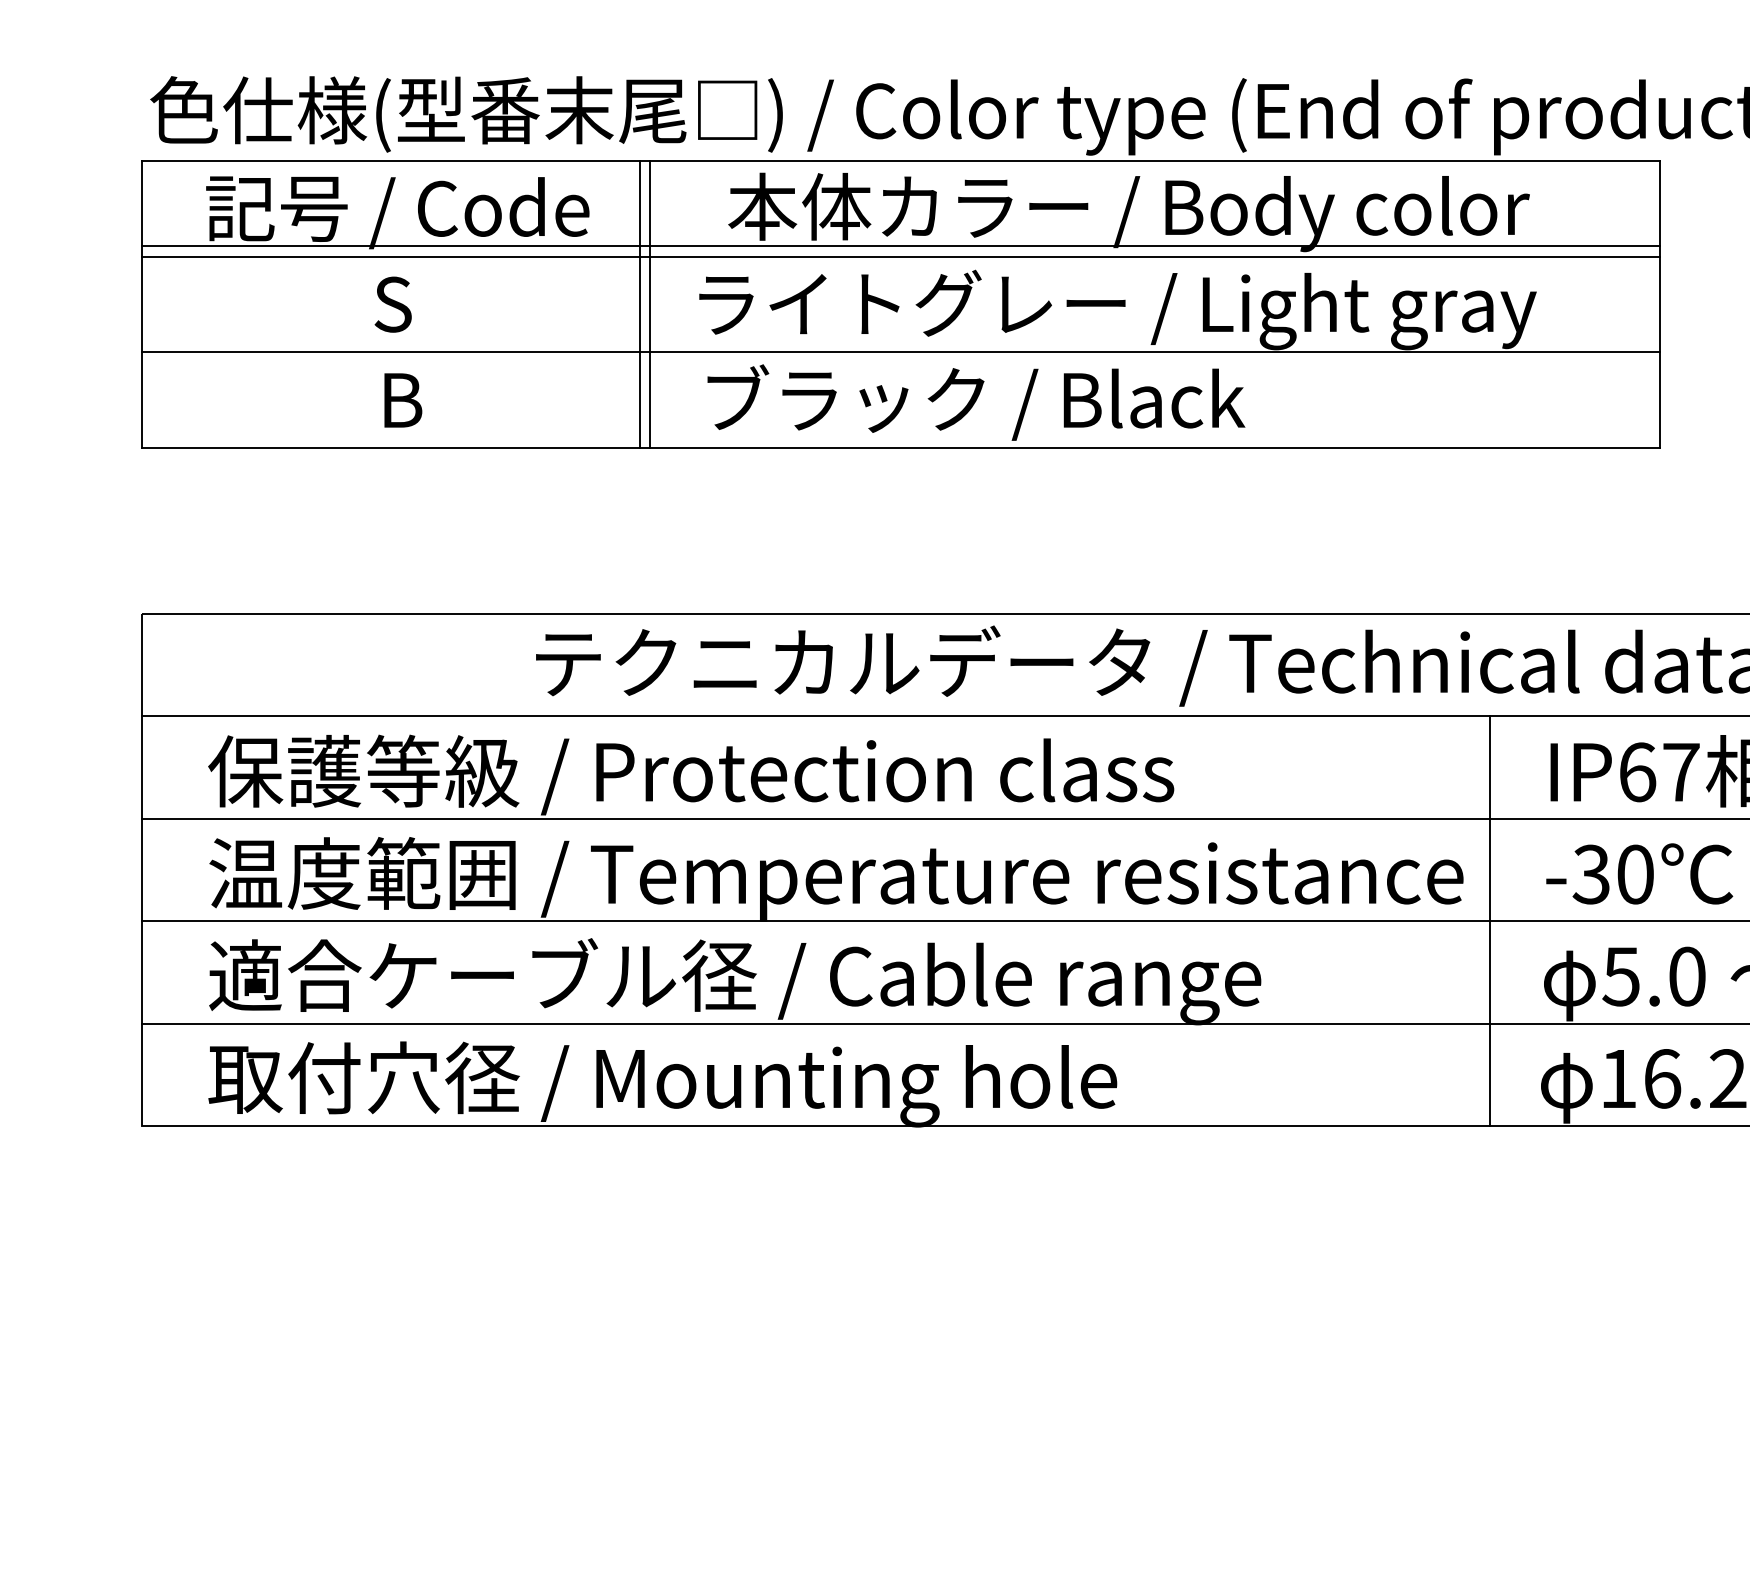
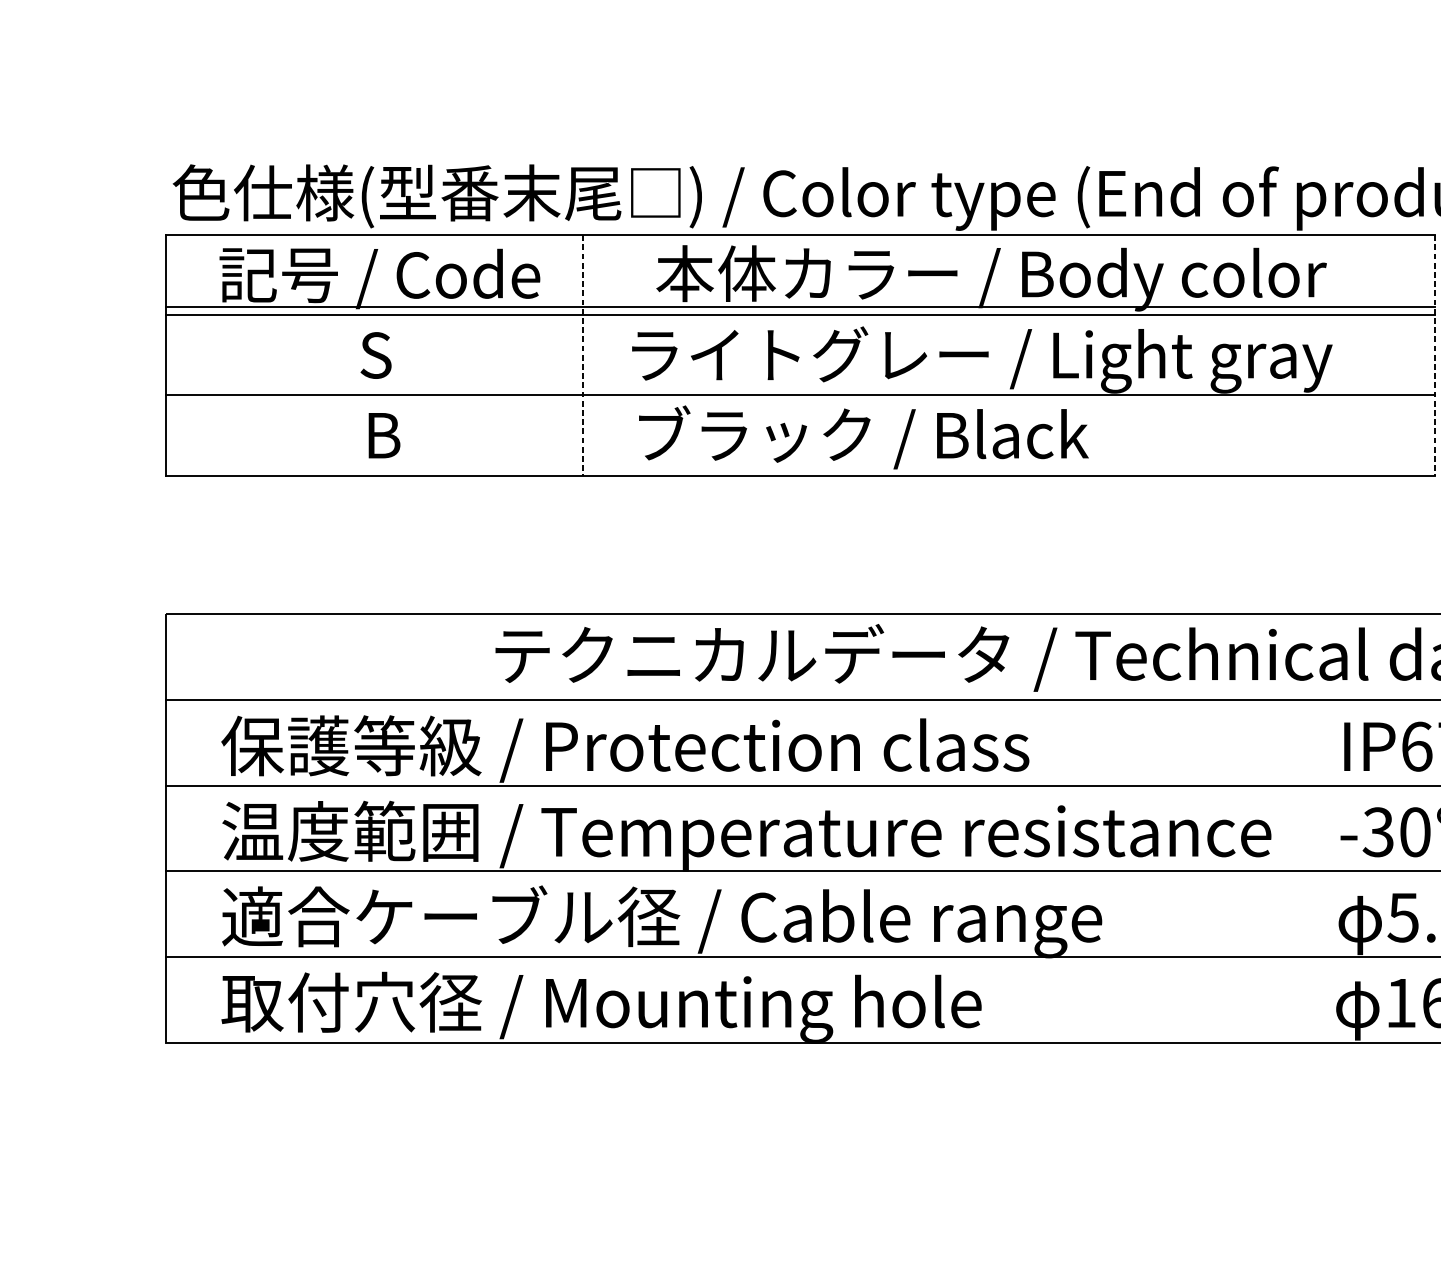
line: (640, 304) -> (582, 355), solid -> dashed
line: (650, 304) -> (591, 355), removed
line: (1659, 304) -> (1435, 355), solid -> dashed
line: (1490, 921) -> (1293, 871), removed

